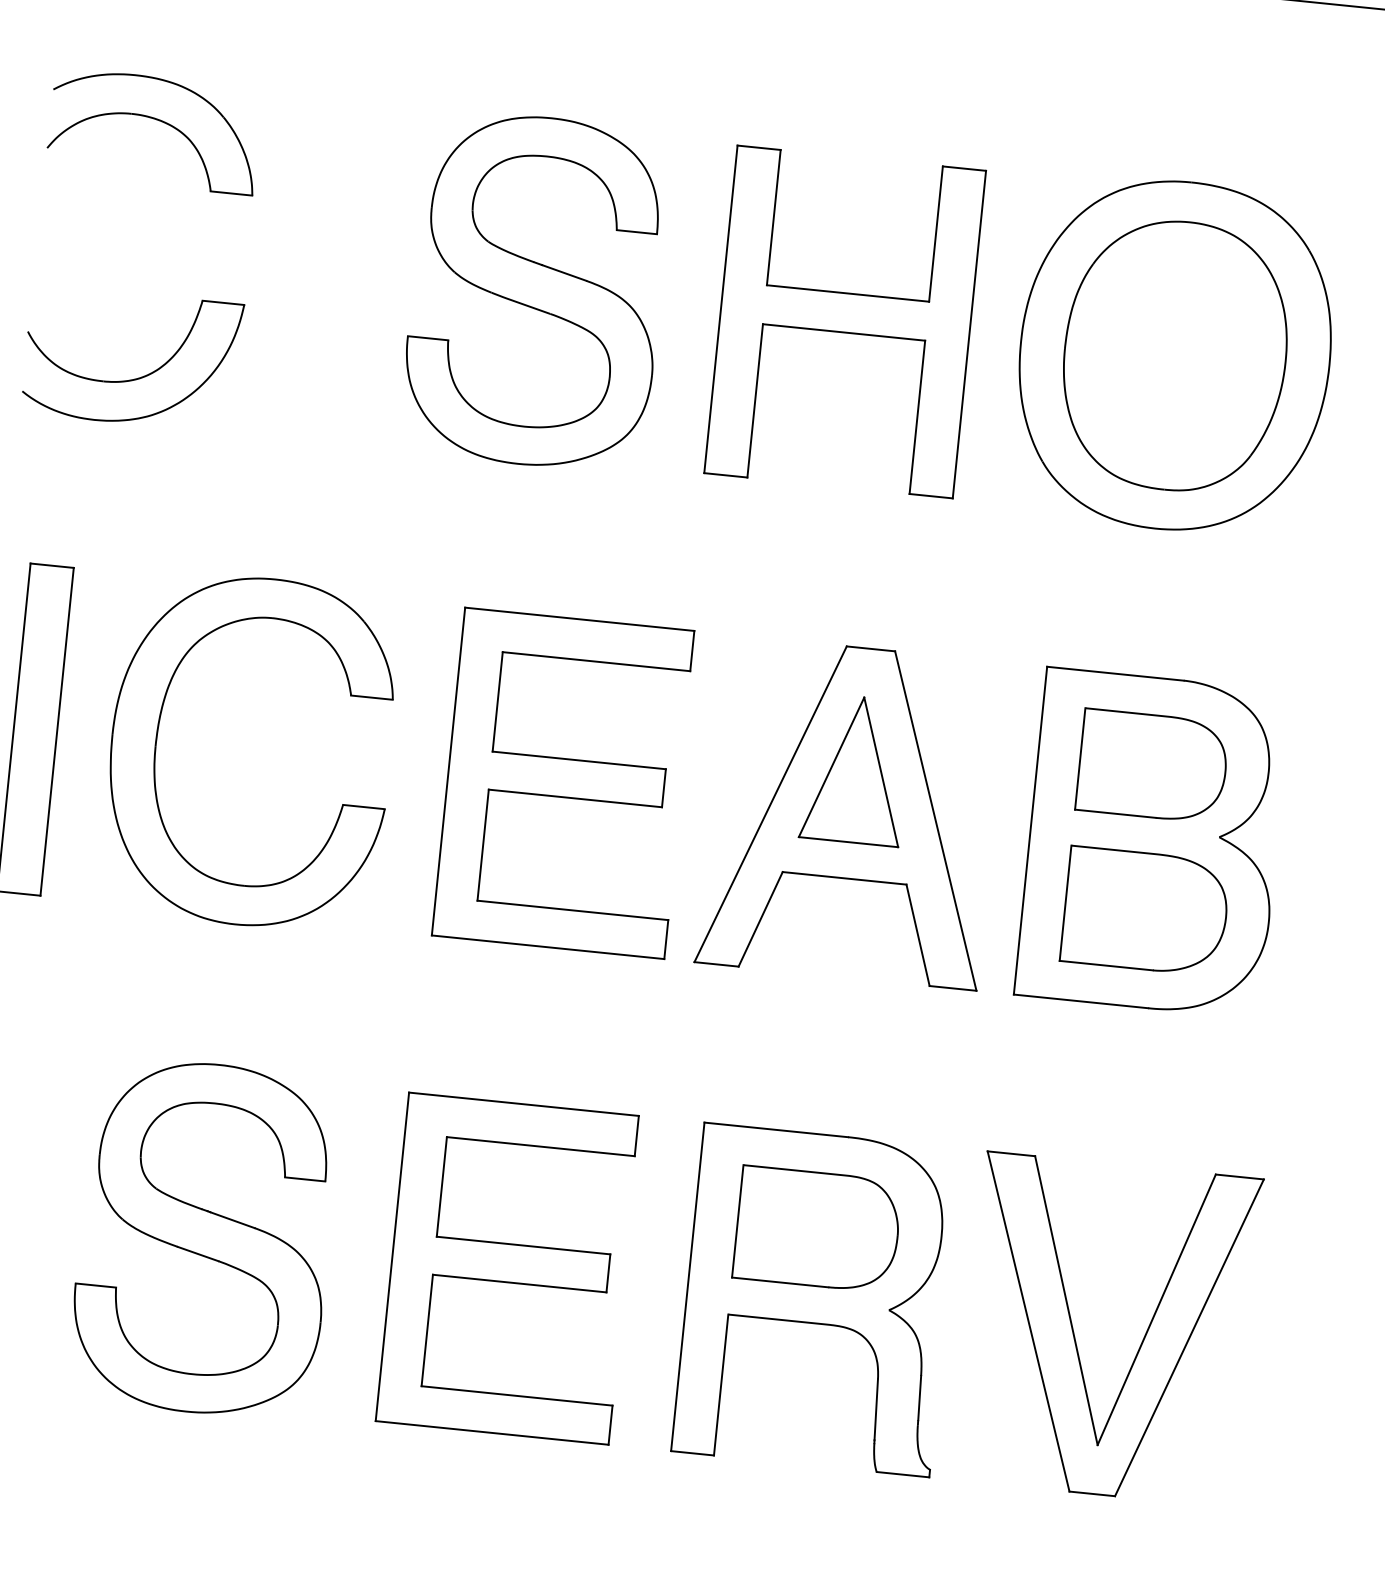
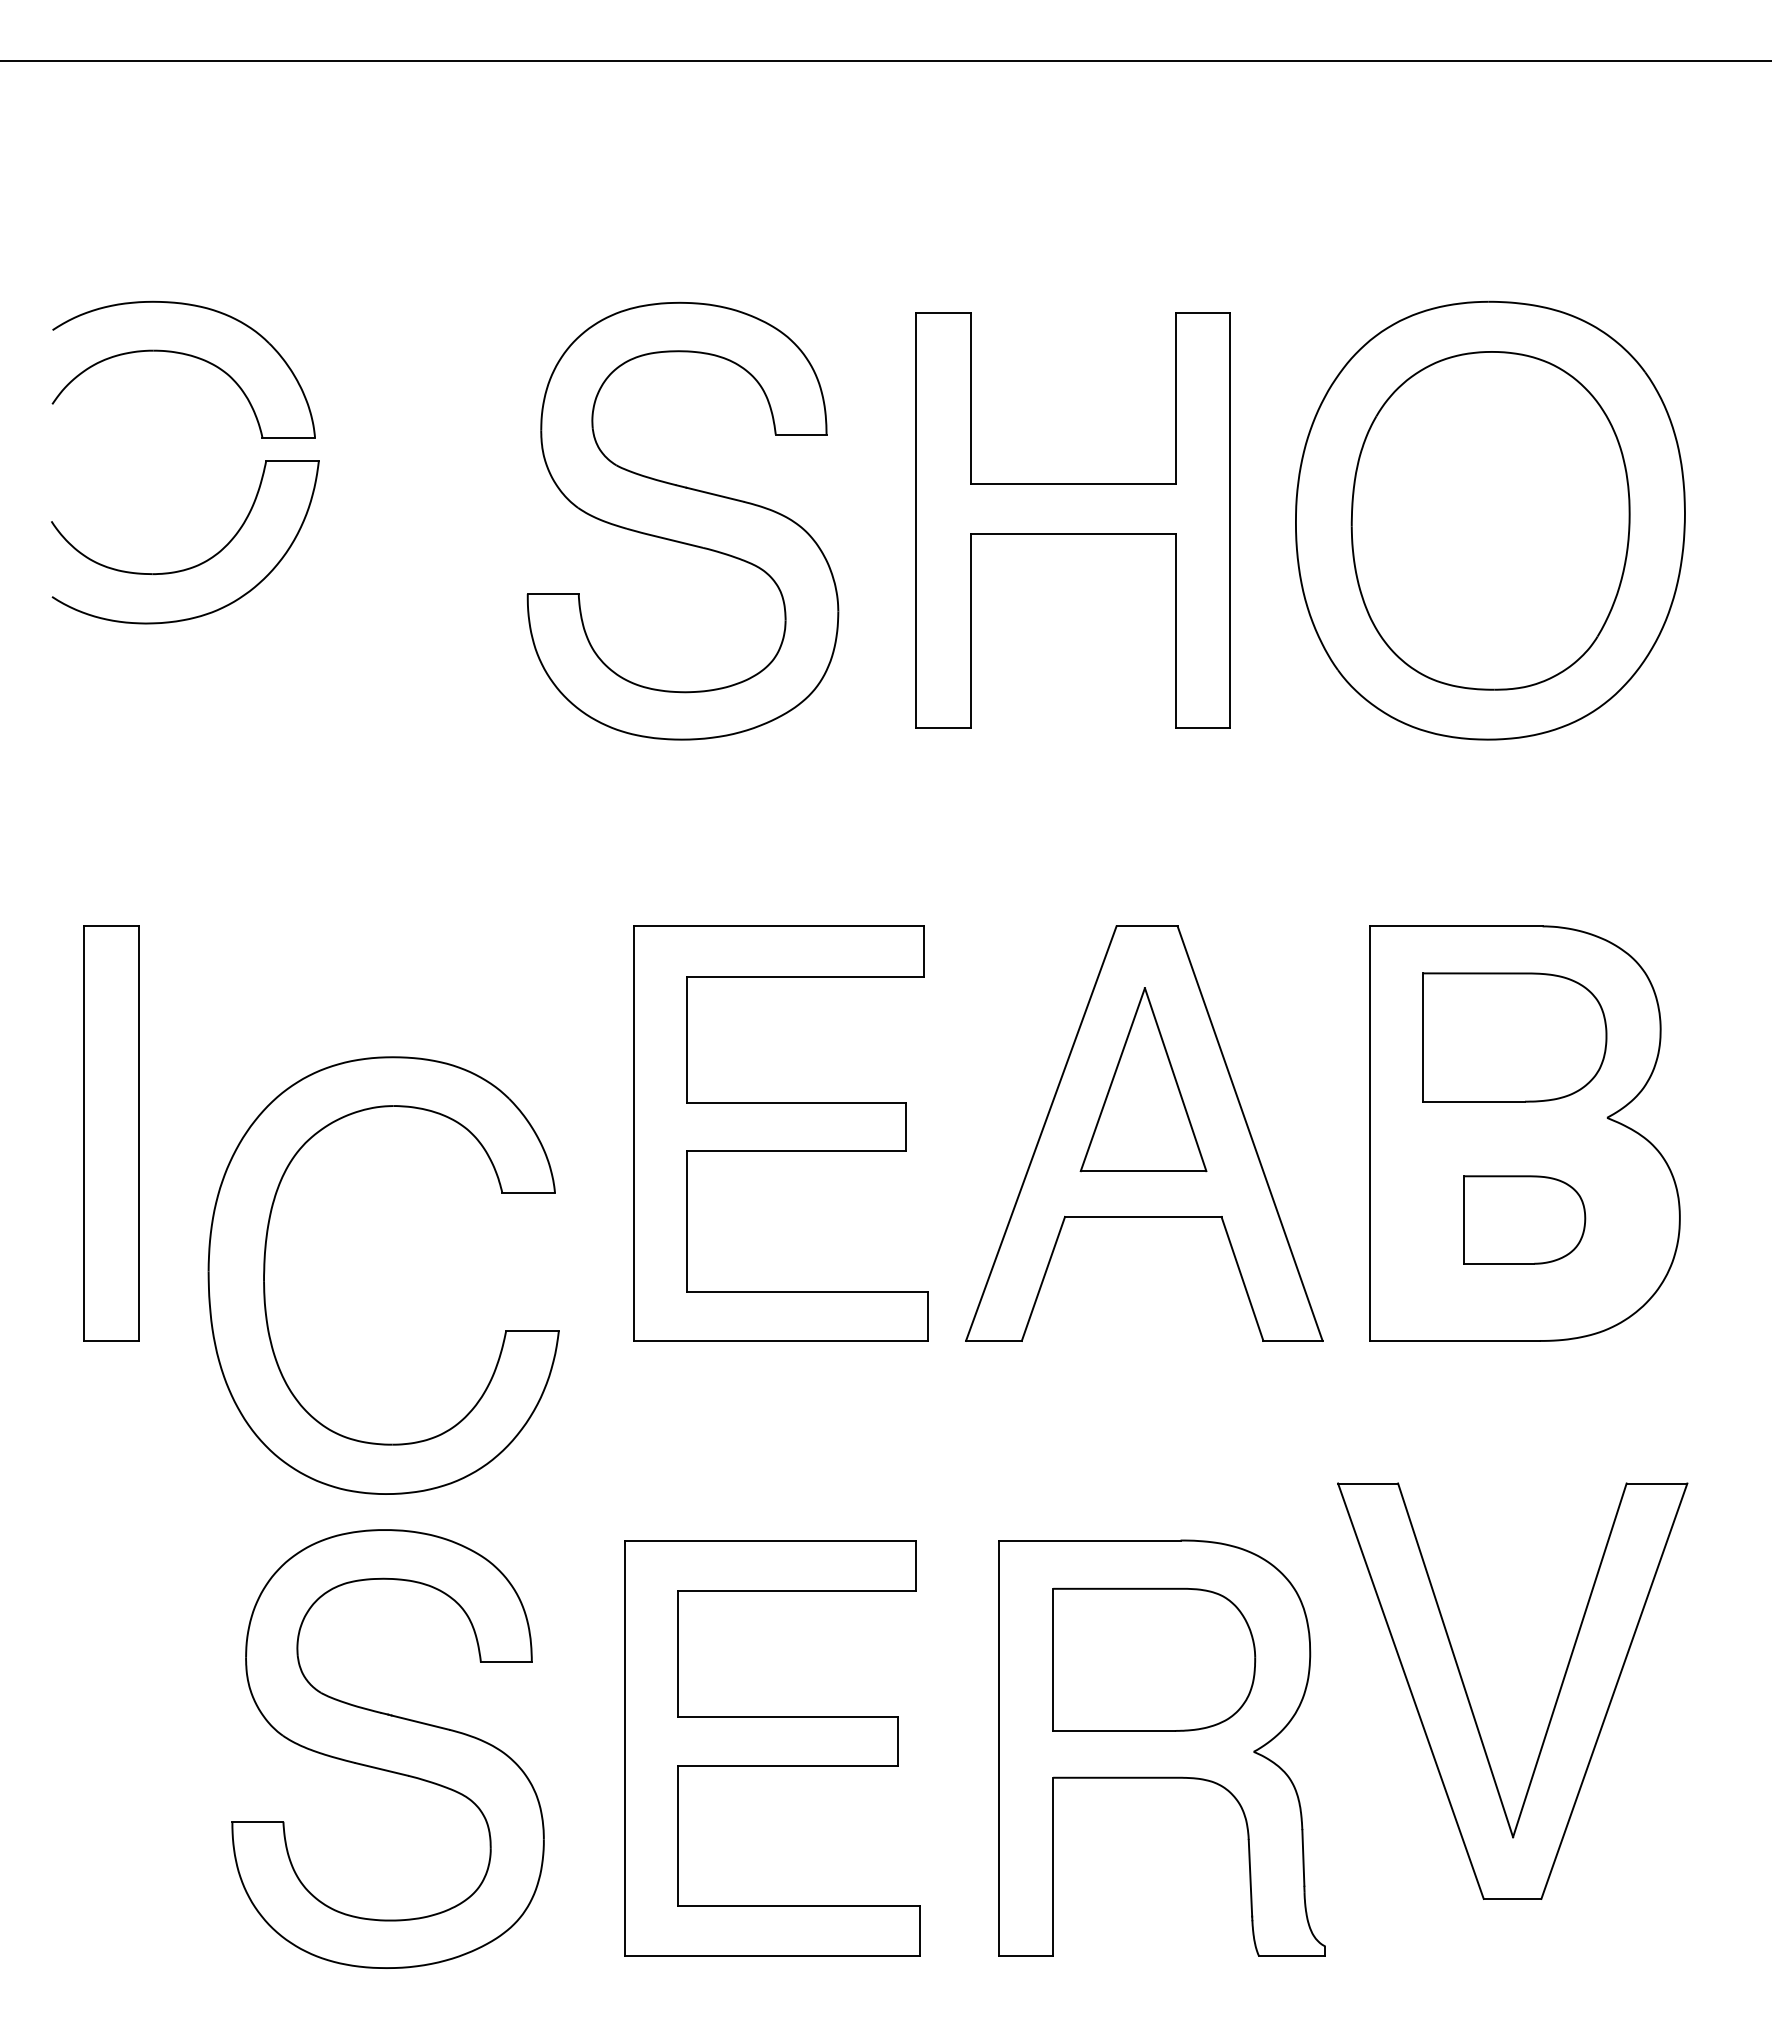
part: (137, 377) -> (194, 565), moved
part: (157, 739) -> (265, 1272), moved
part: (1145, 910) -> (1524, 1219), size x0.6
part: (1075, 1337) -> (1471, 1705), moved

